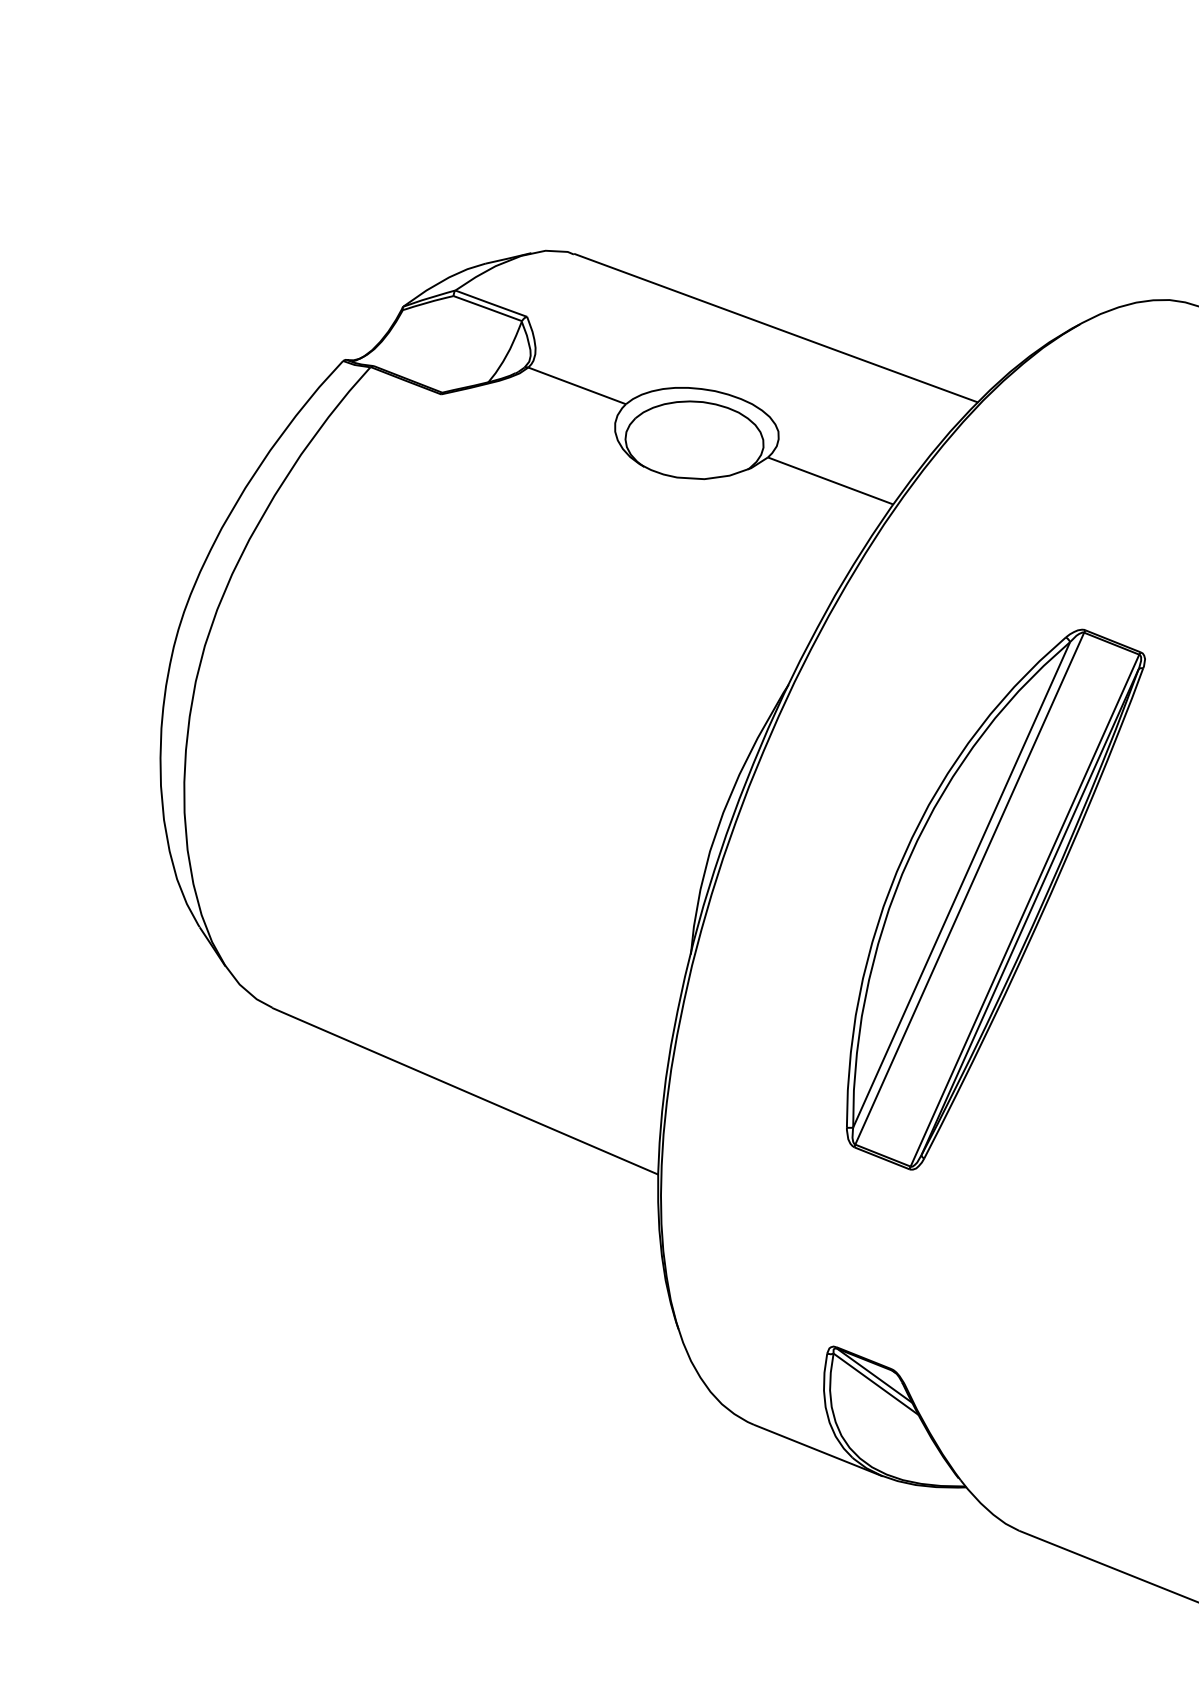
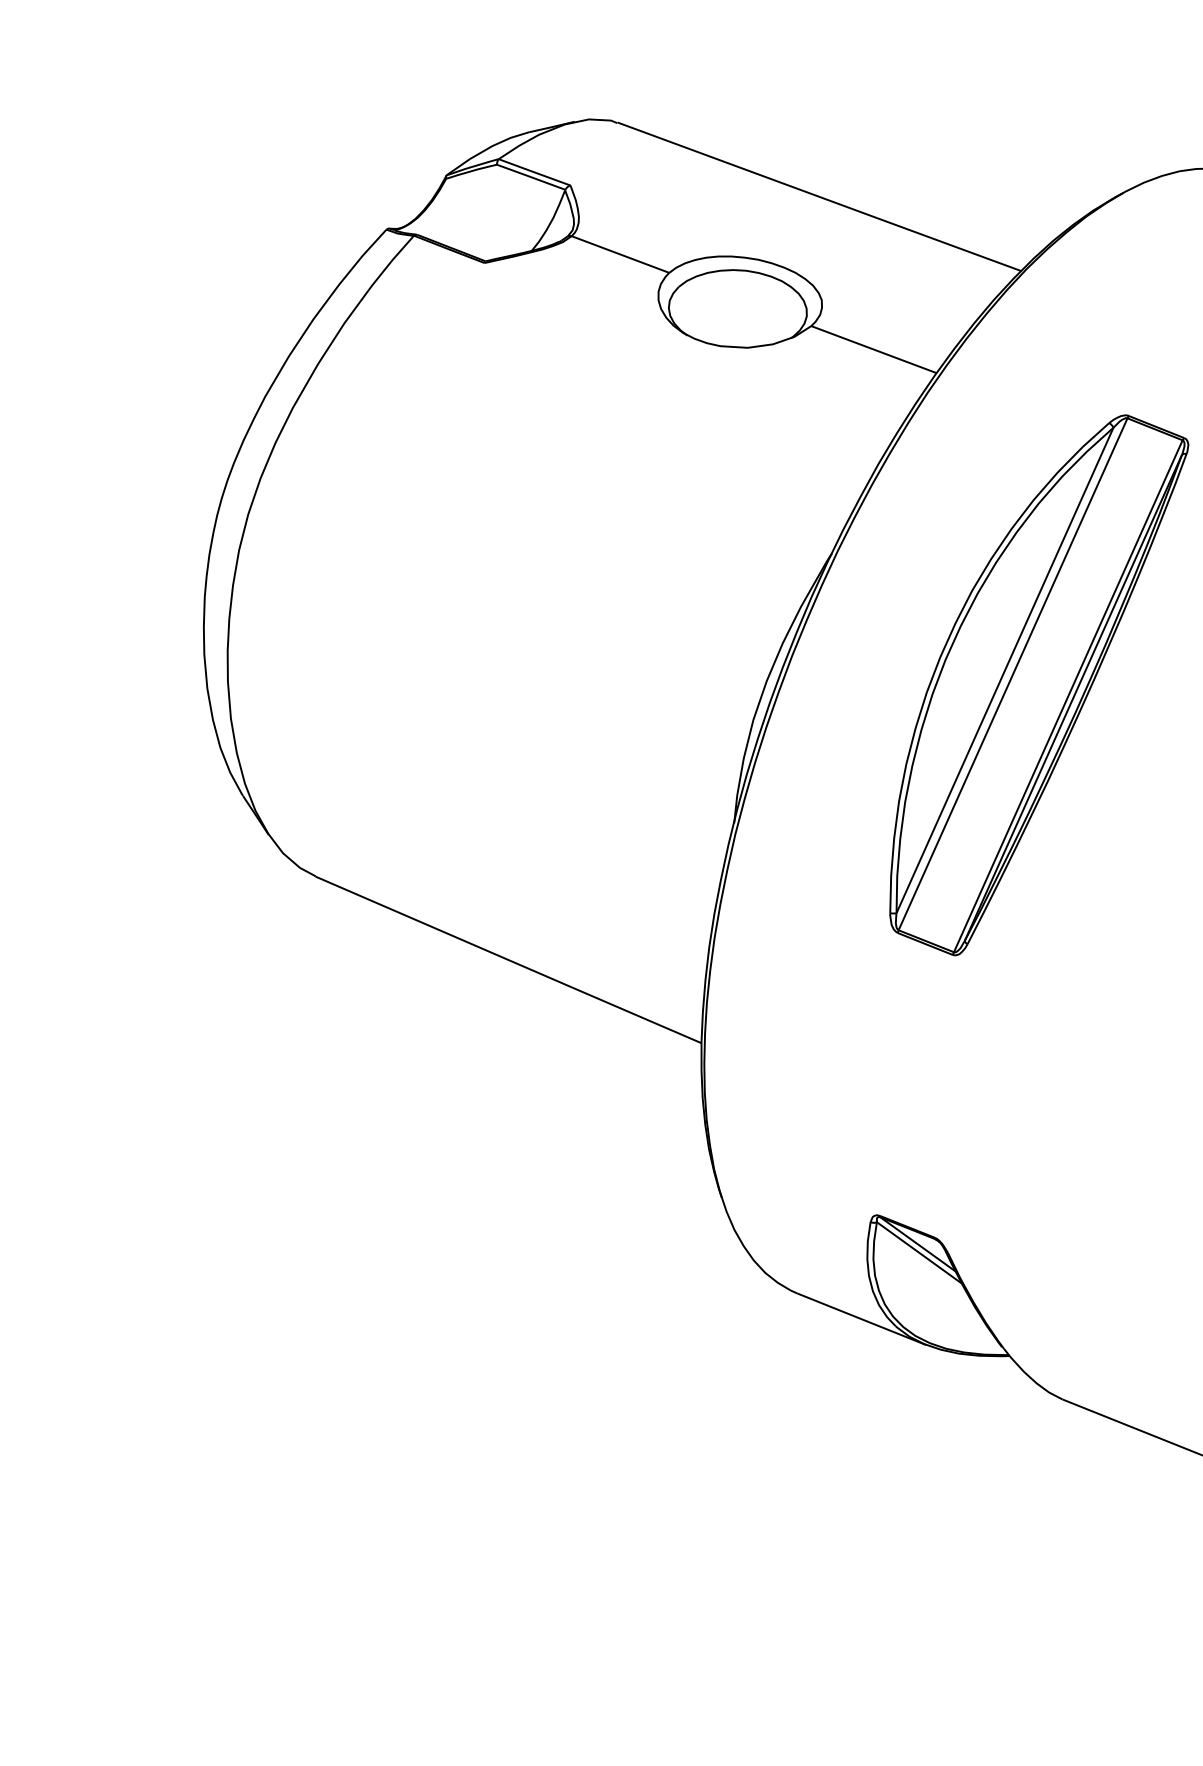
part: (996, 899) -> (1039, 685), moved

